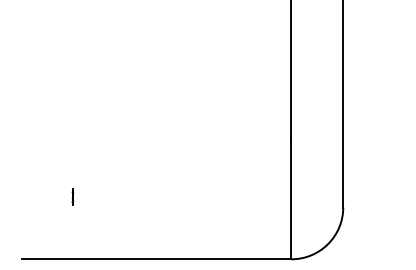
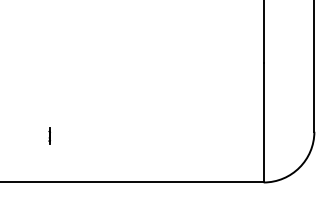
line: (72, 196) -> (49, 135), moved

